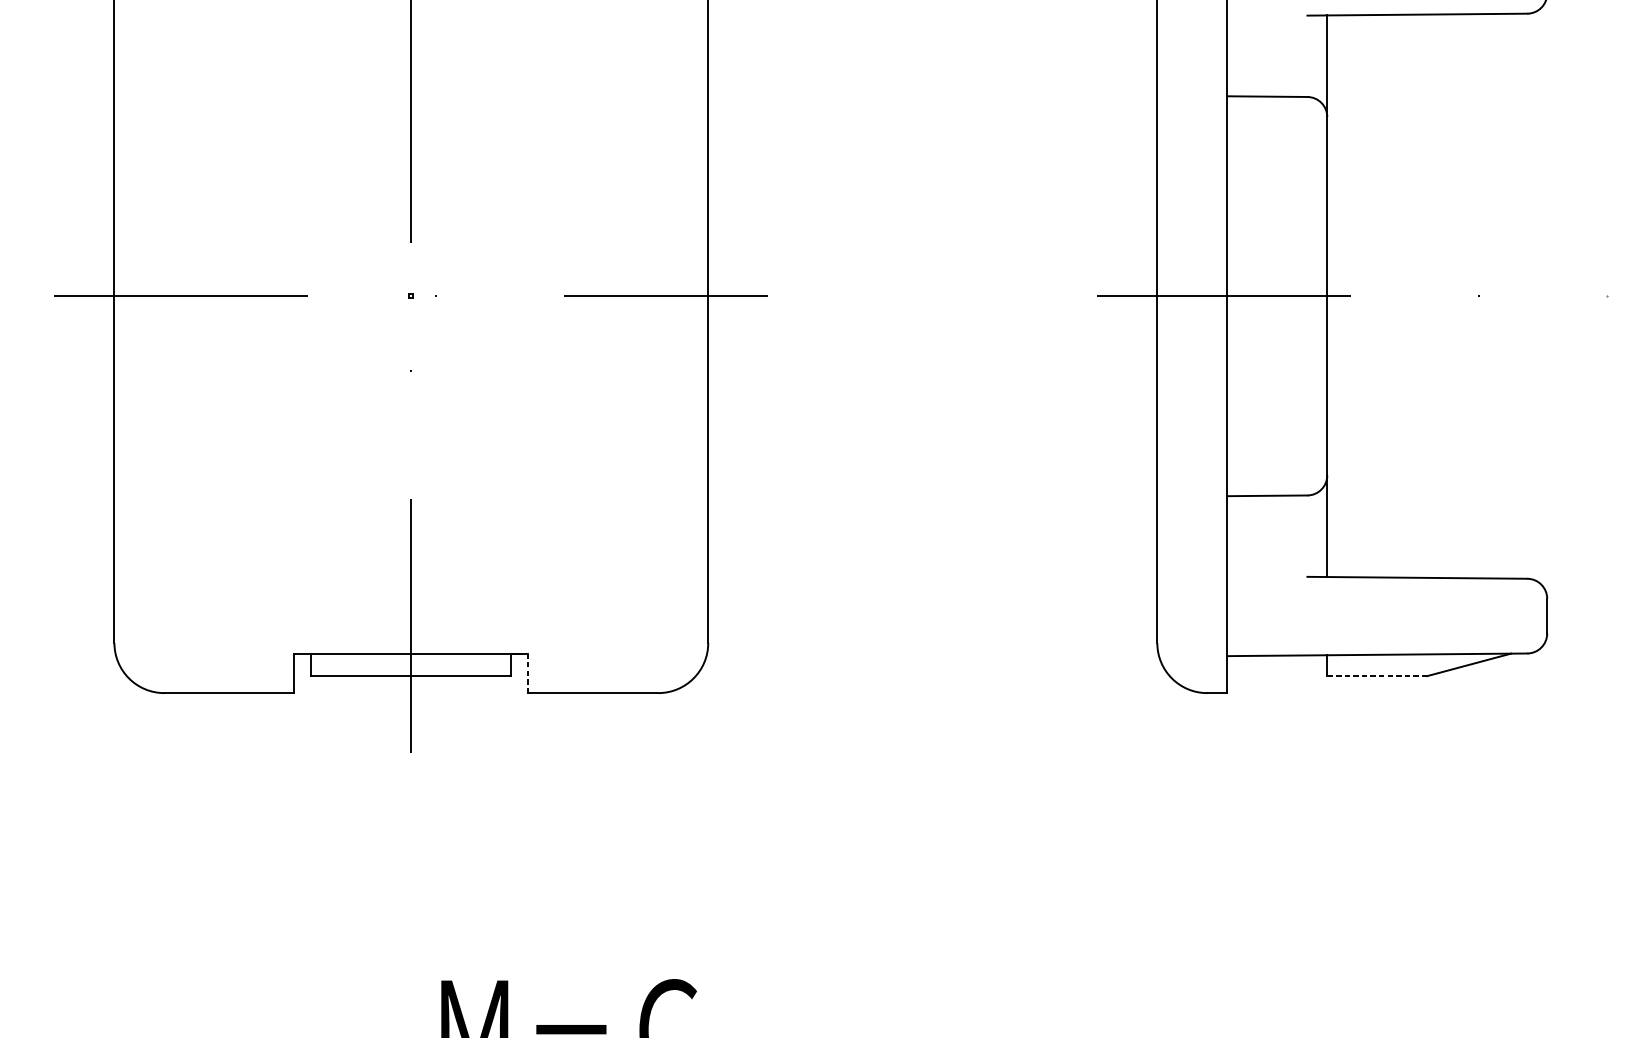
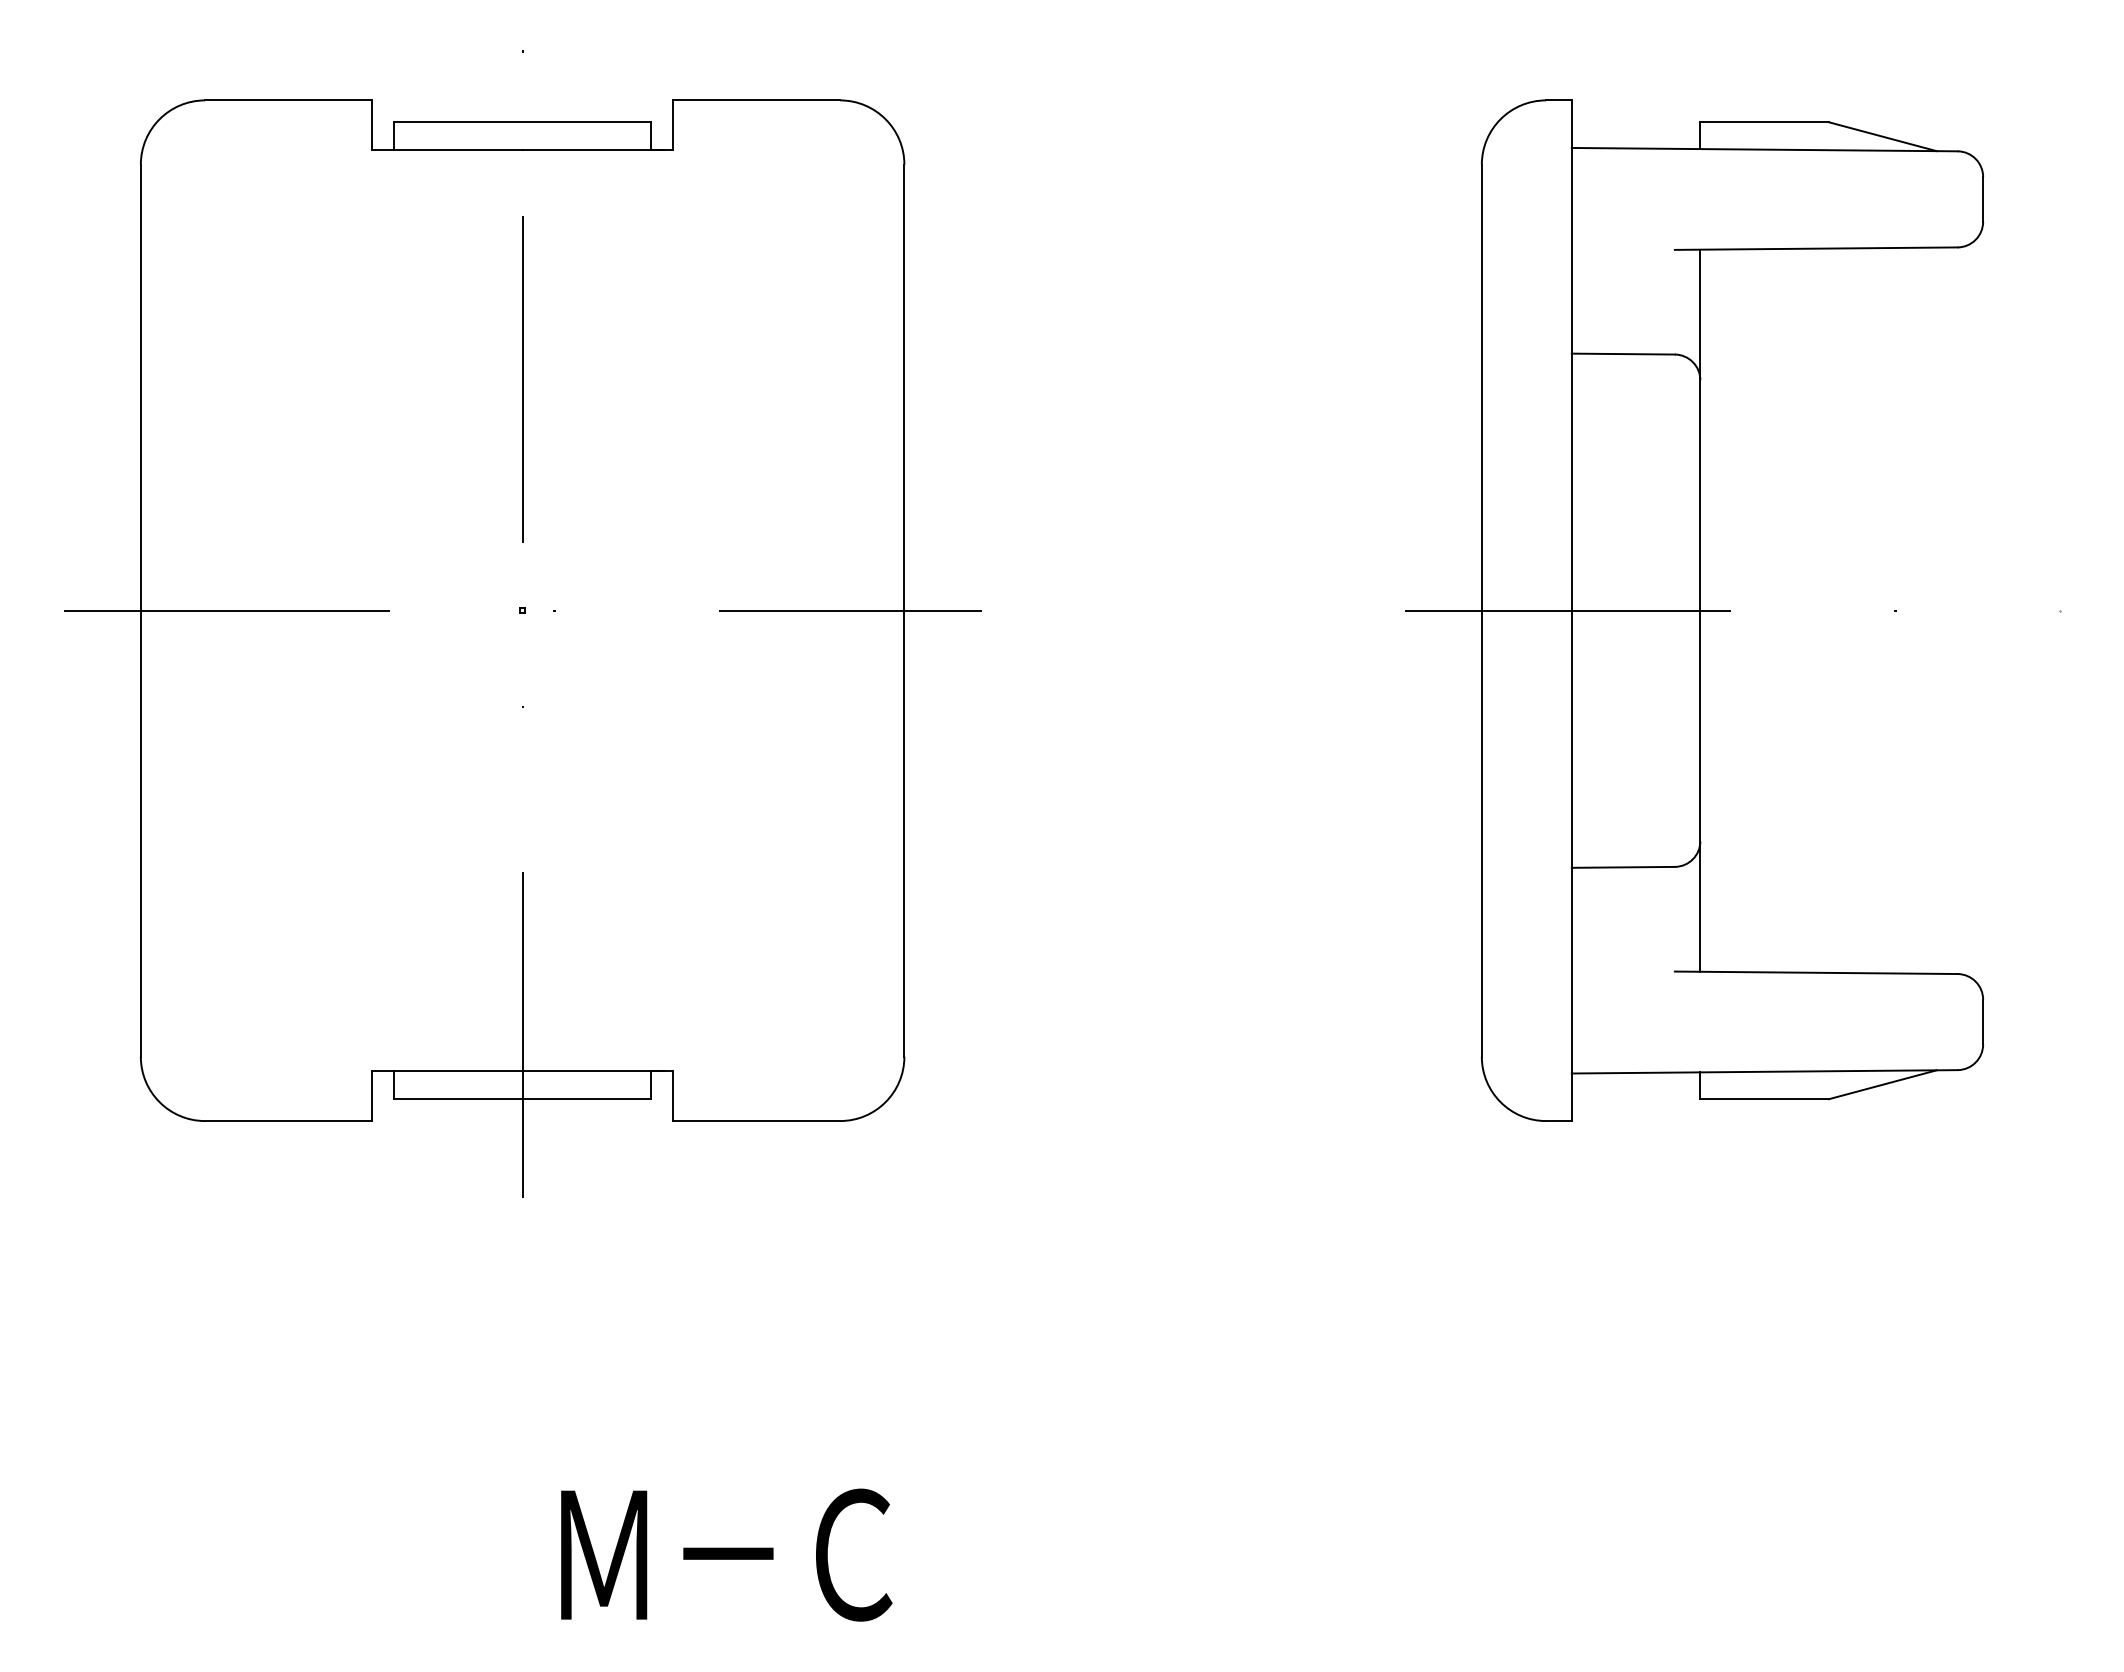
line: (528, 674) -> (673, 1096), dashed -> solid
line: (1377, 676) -> (1764, 1099), dashed -> solid

